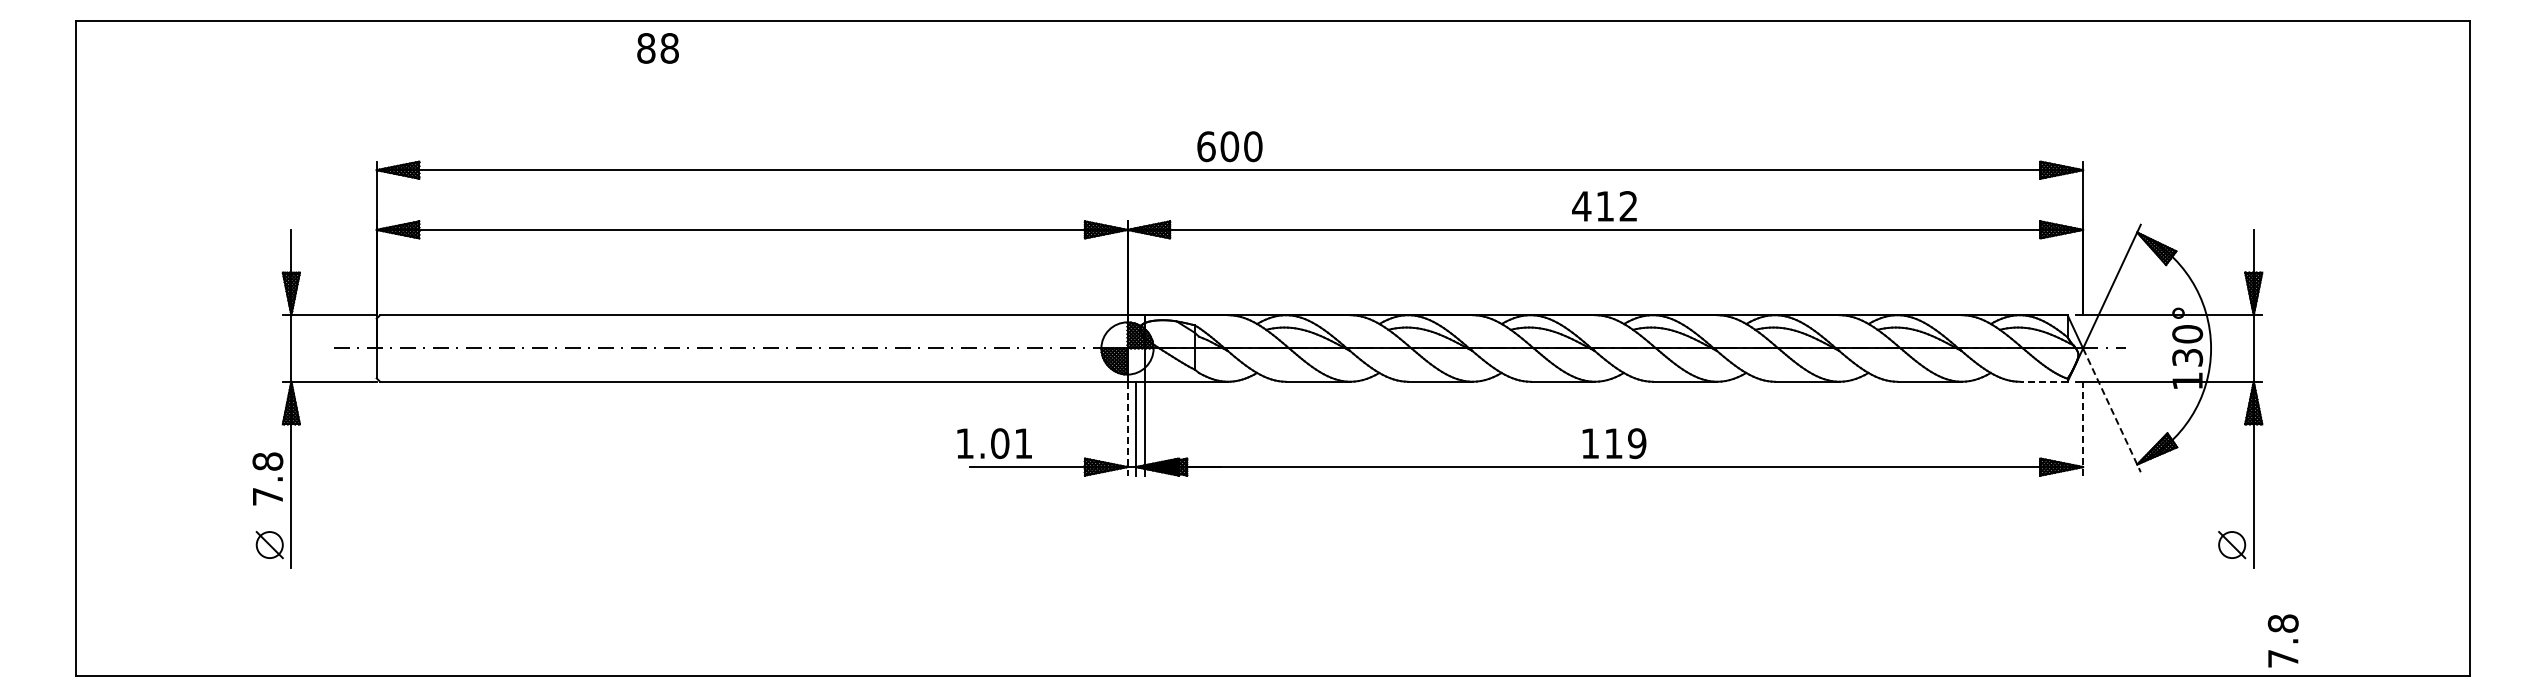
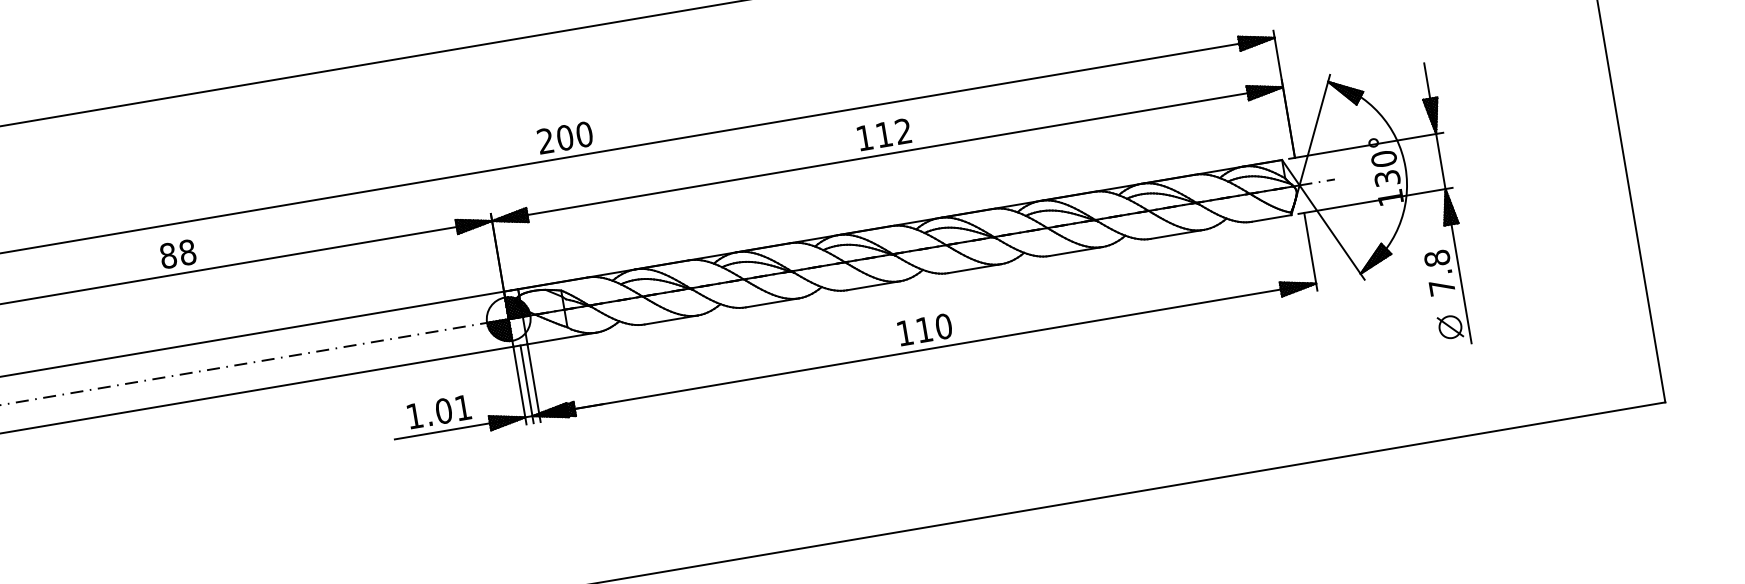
text: (657, 48) -> (177, 254), moved
text: (1206, 146) -> (545, 140), 600 -> 200
text: (1581, 206) -> (864, 138), 412 -> 112
line: (2043, 381) -> (1271, 218), dashed -> solid
line: (2112, 410) -> (1332, 232), dashed -> solid
line: (1127, 428) -> (519, 385), dashed -> solid
line: (2083, 428) -> (1311, 251), dashed -> solid
text: (994, 443) -> (439, 411), moved
text: (1637, 443) -> (944, 326), 119 -> 110
text: (2282, 640) -> (1438, 272), moved

